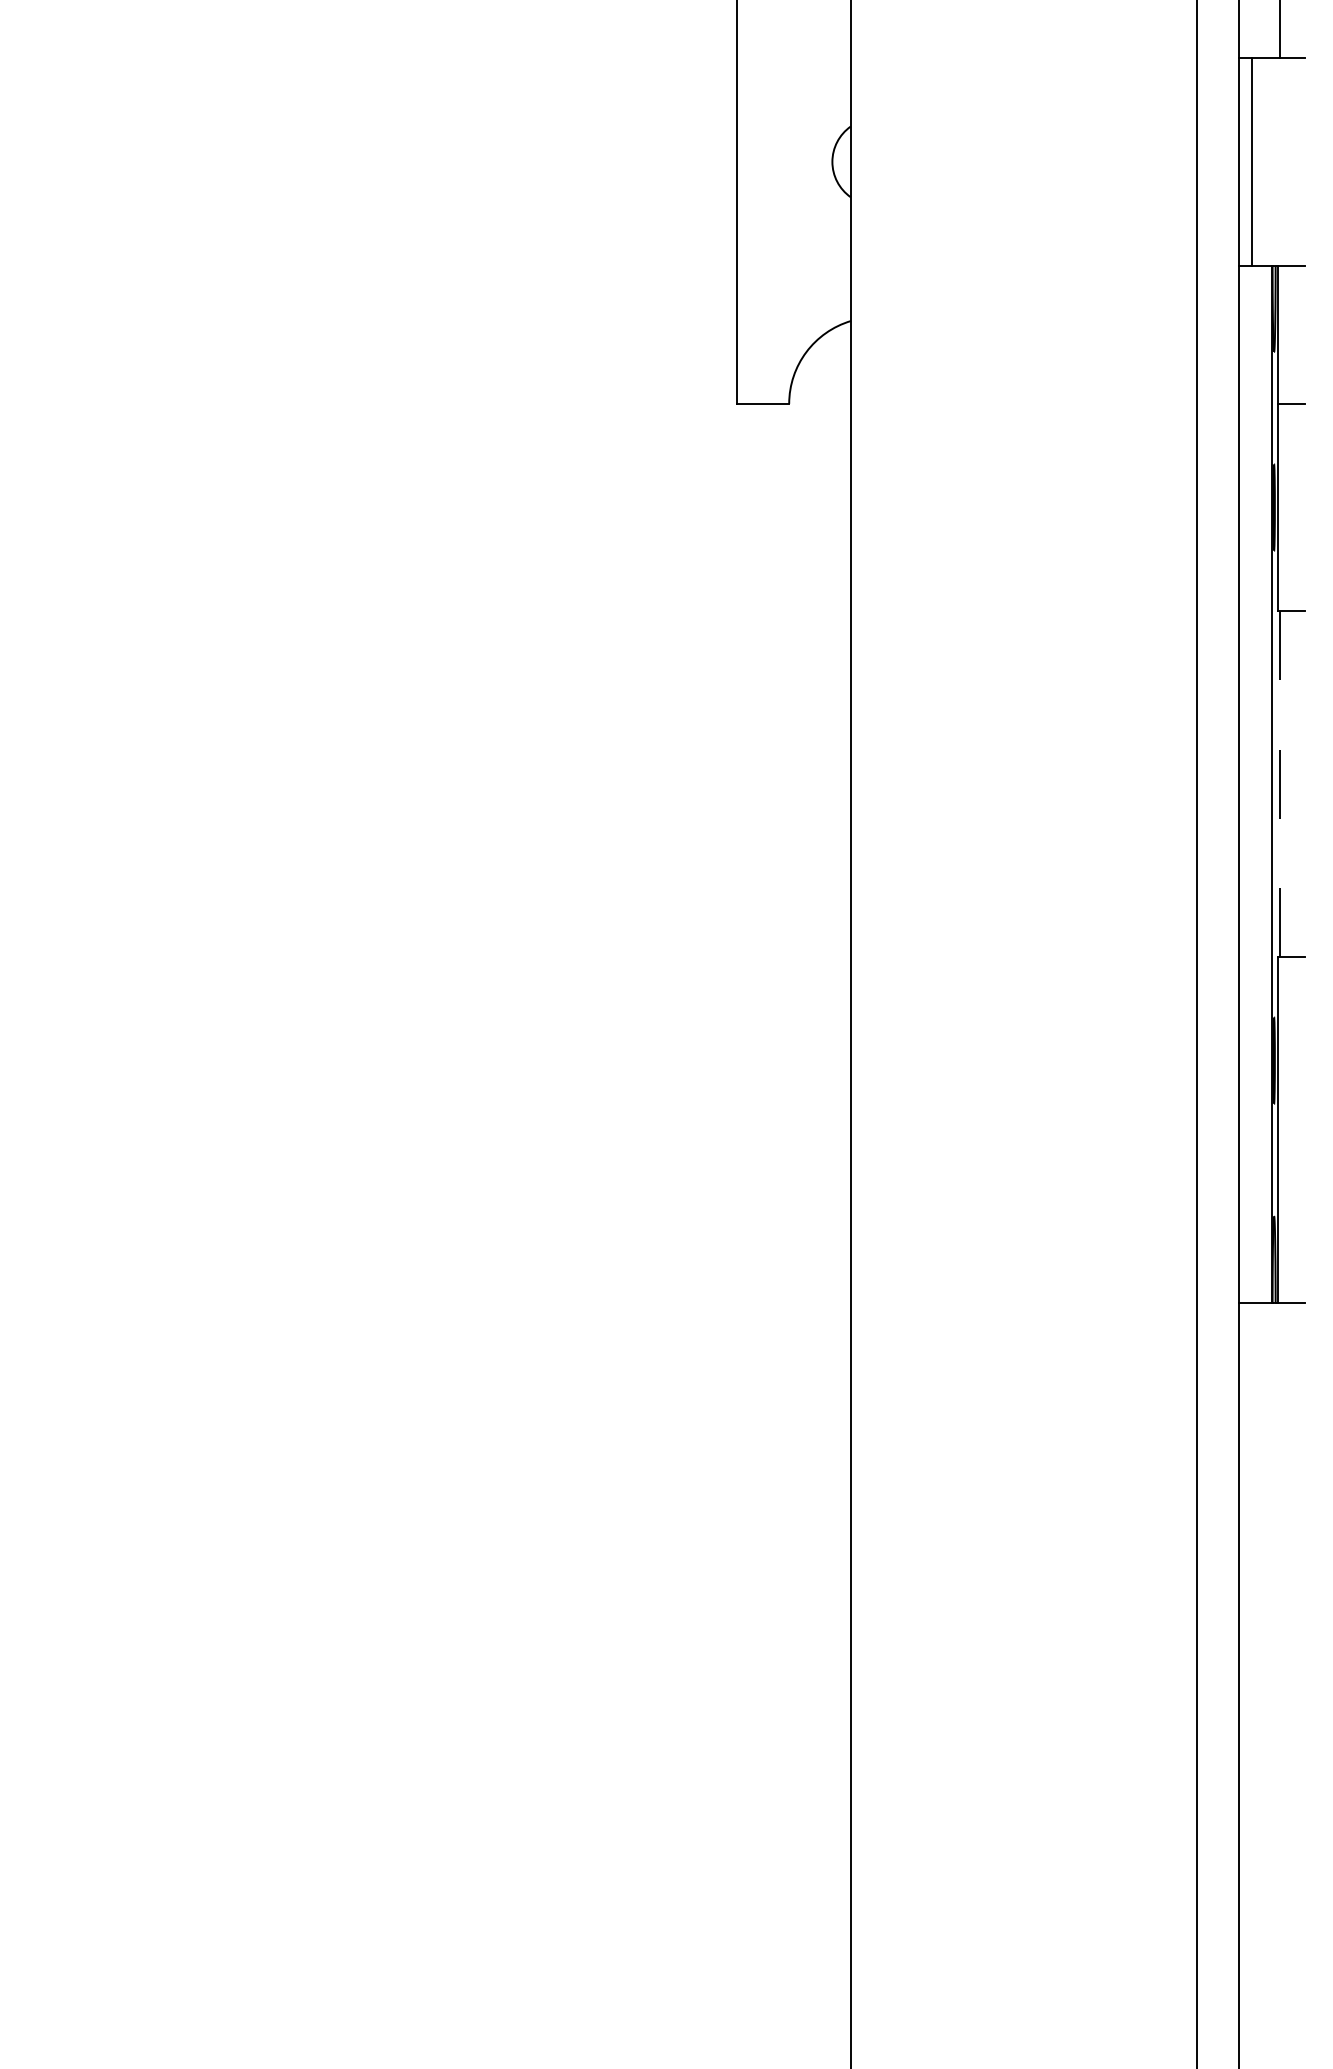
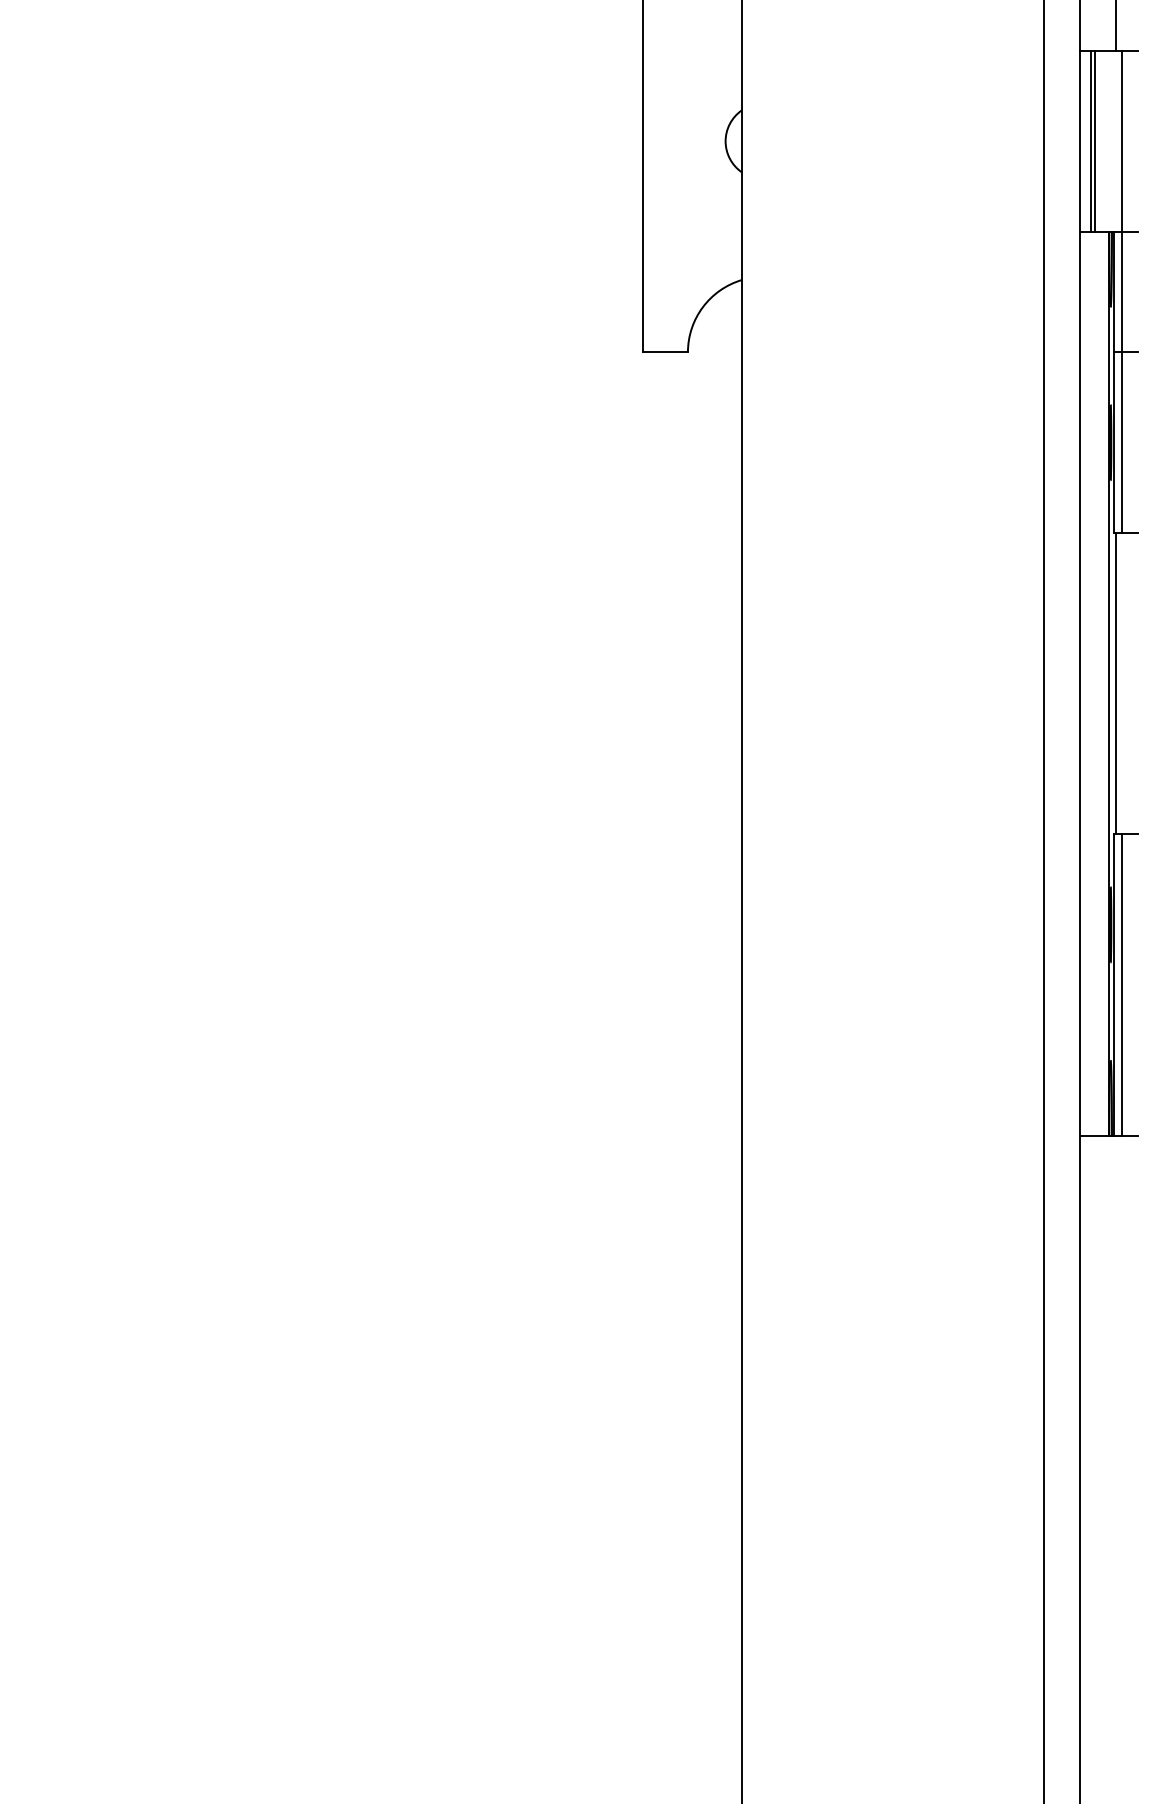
line: (1256, 161) -> (1095, 141), added
line: (1286, 334) -> (1121, 291), added
line: (1280, 784) -> (1116, 684), dashed -> solid
line: (1286, 1129) -> (1121, 984), added

